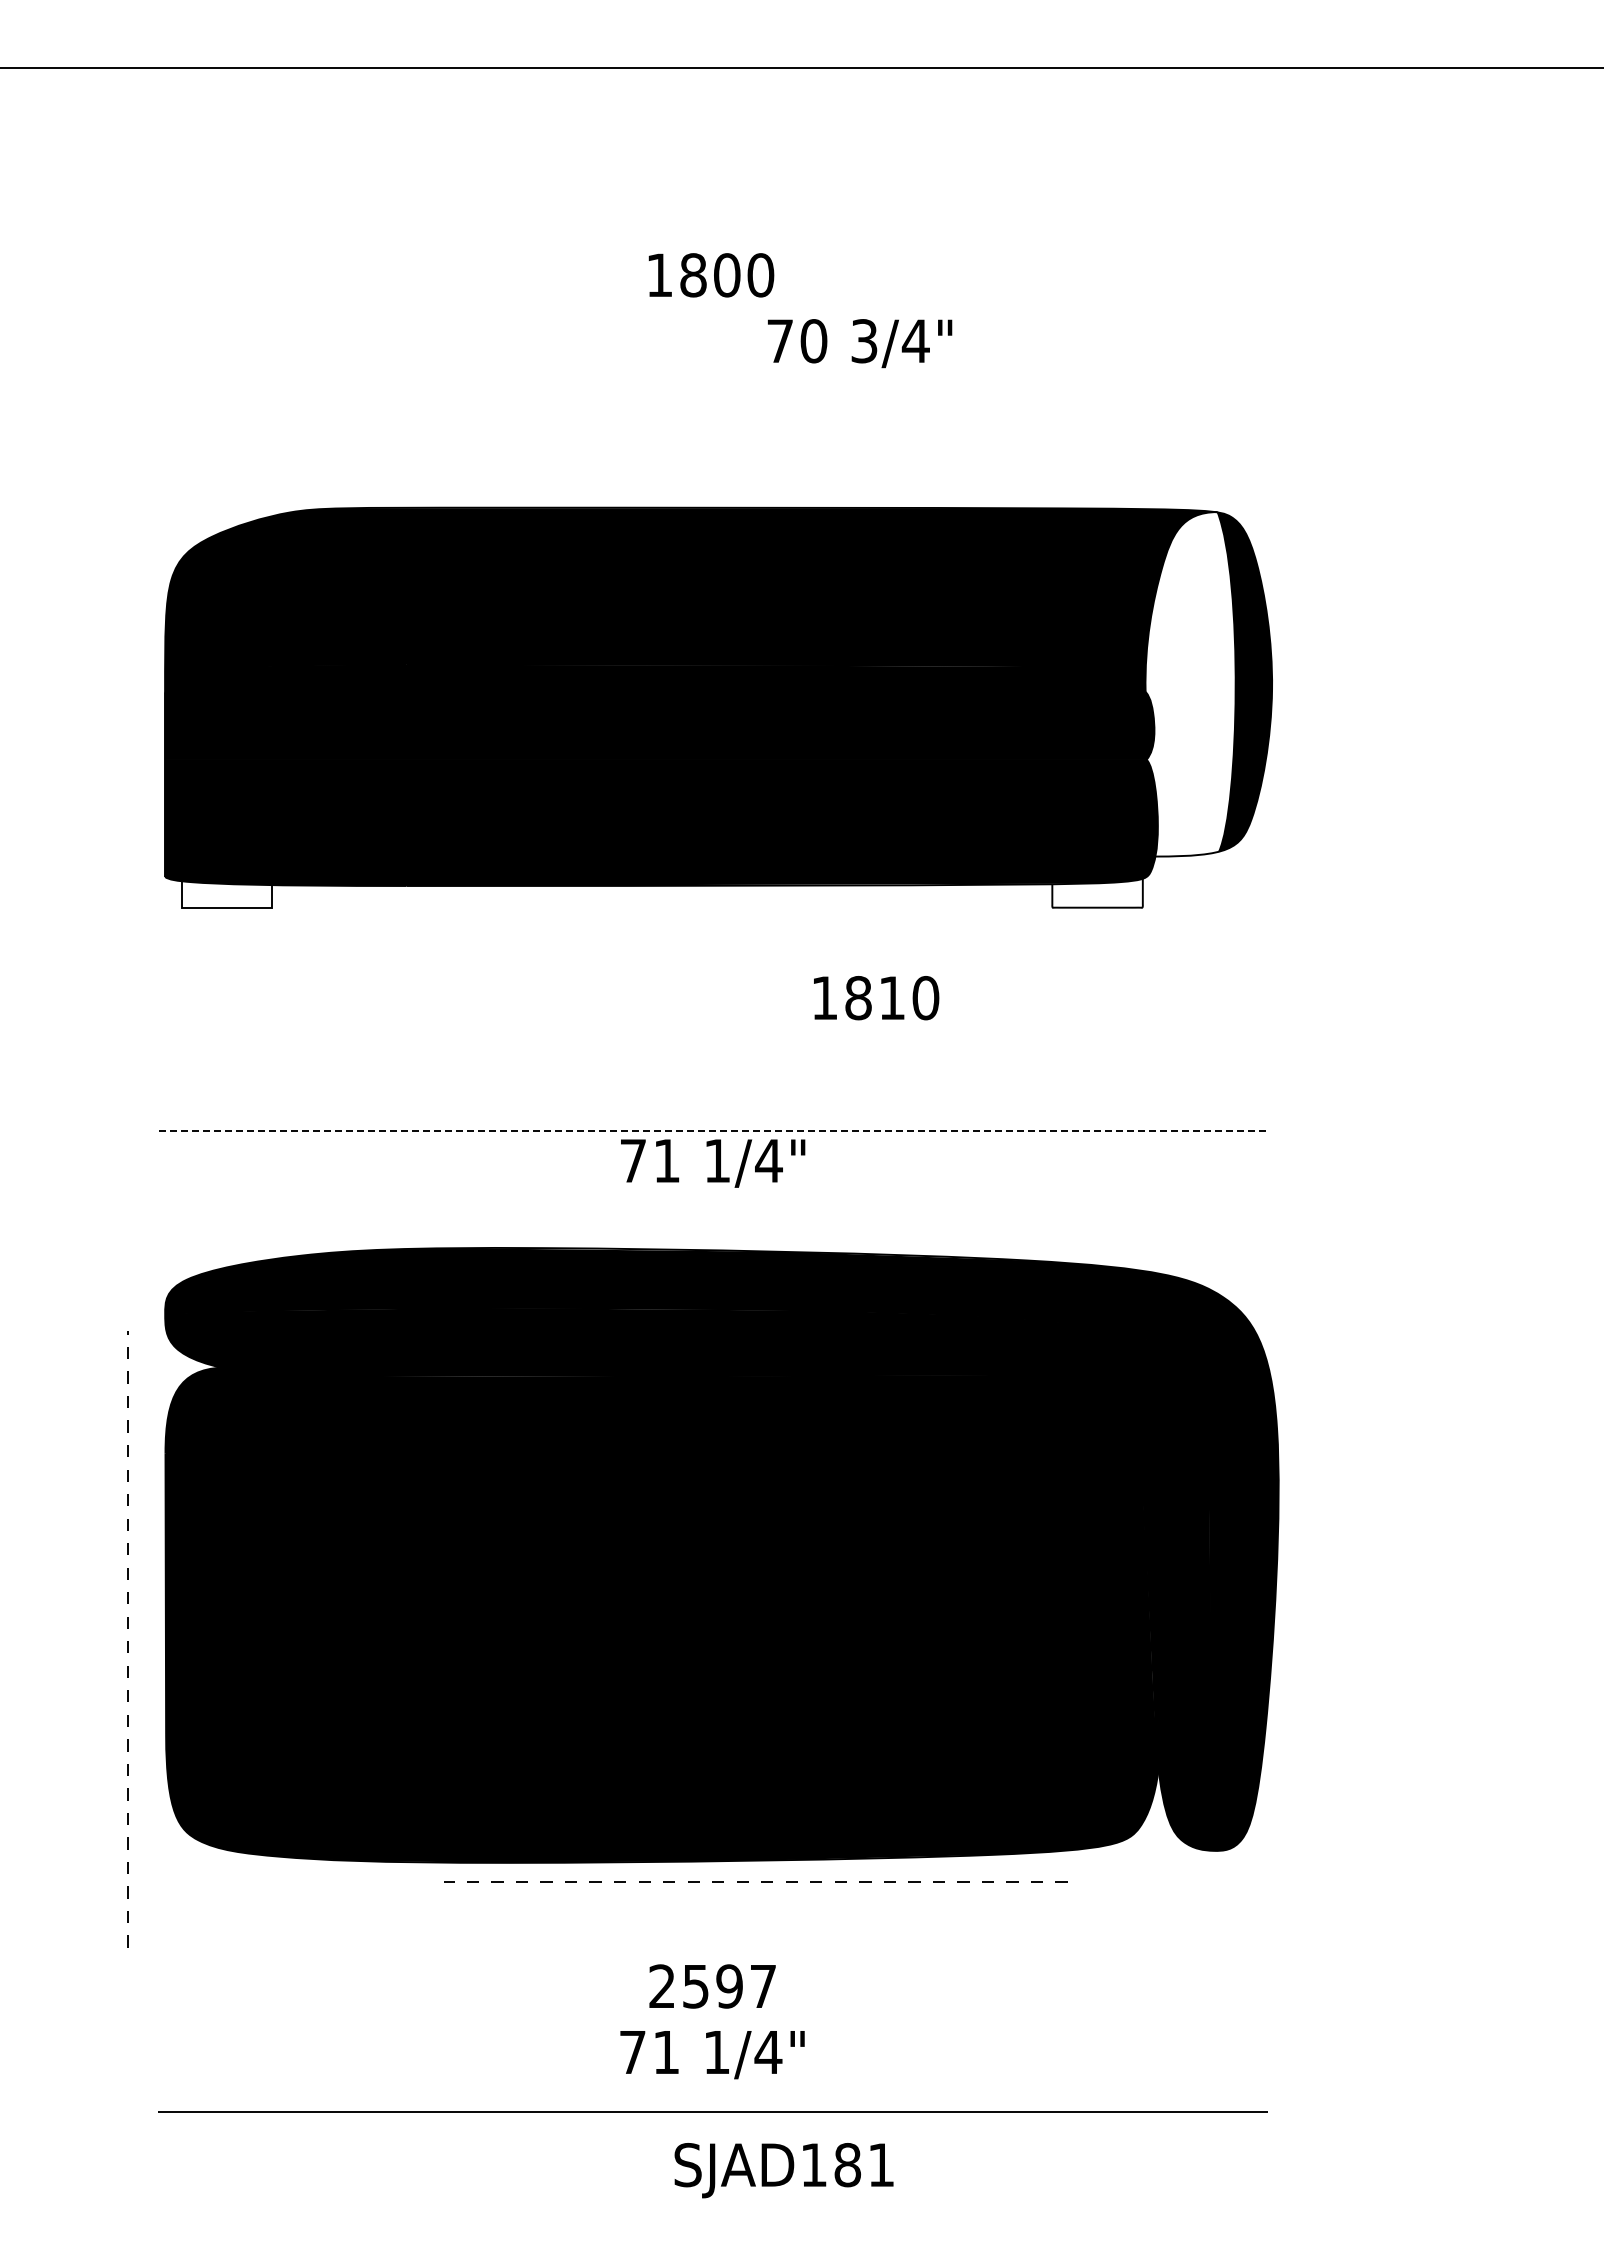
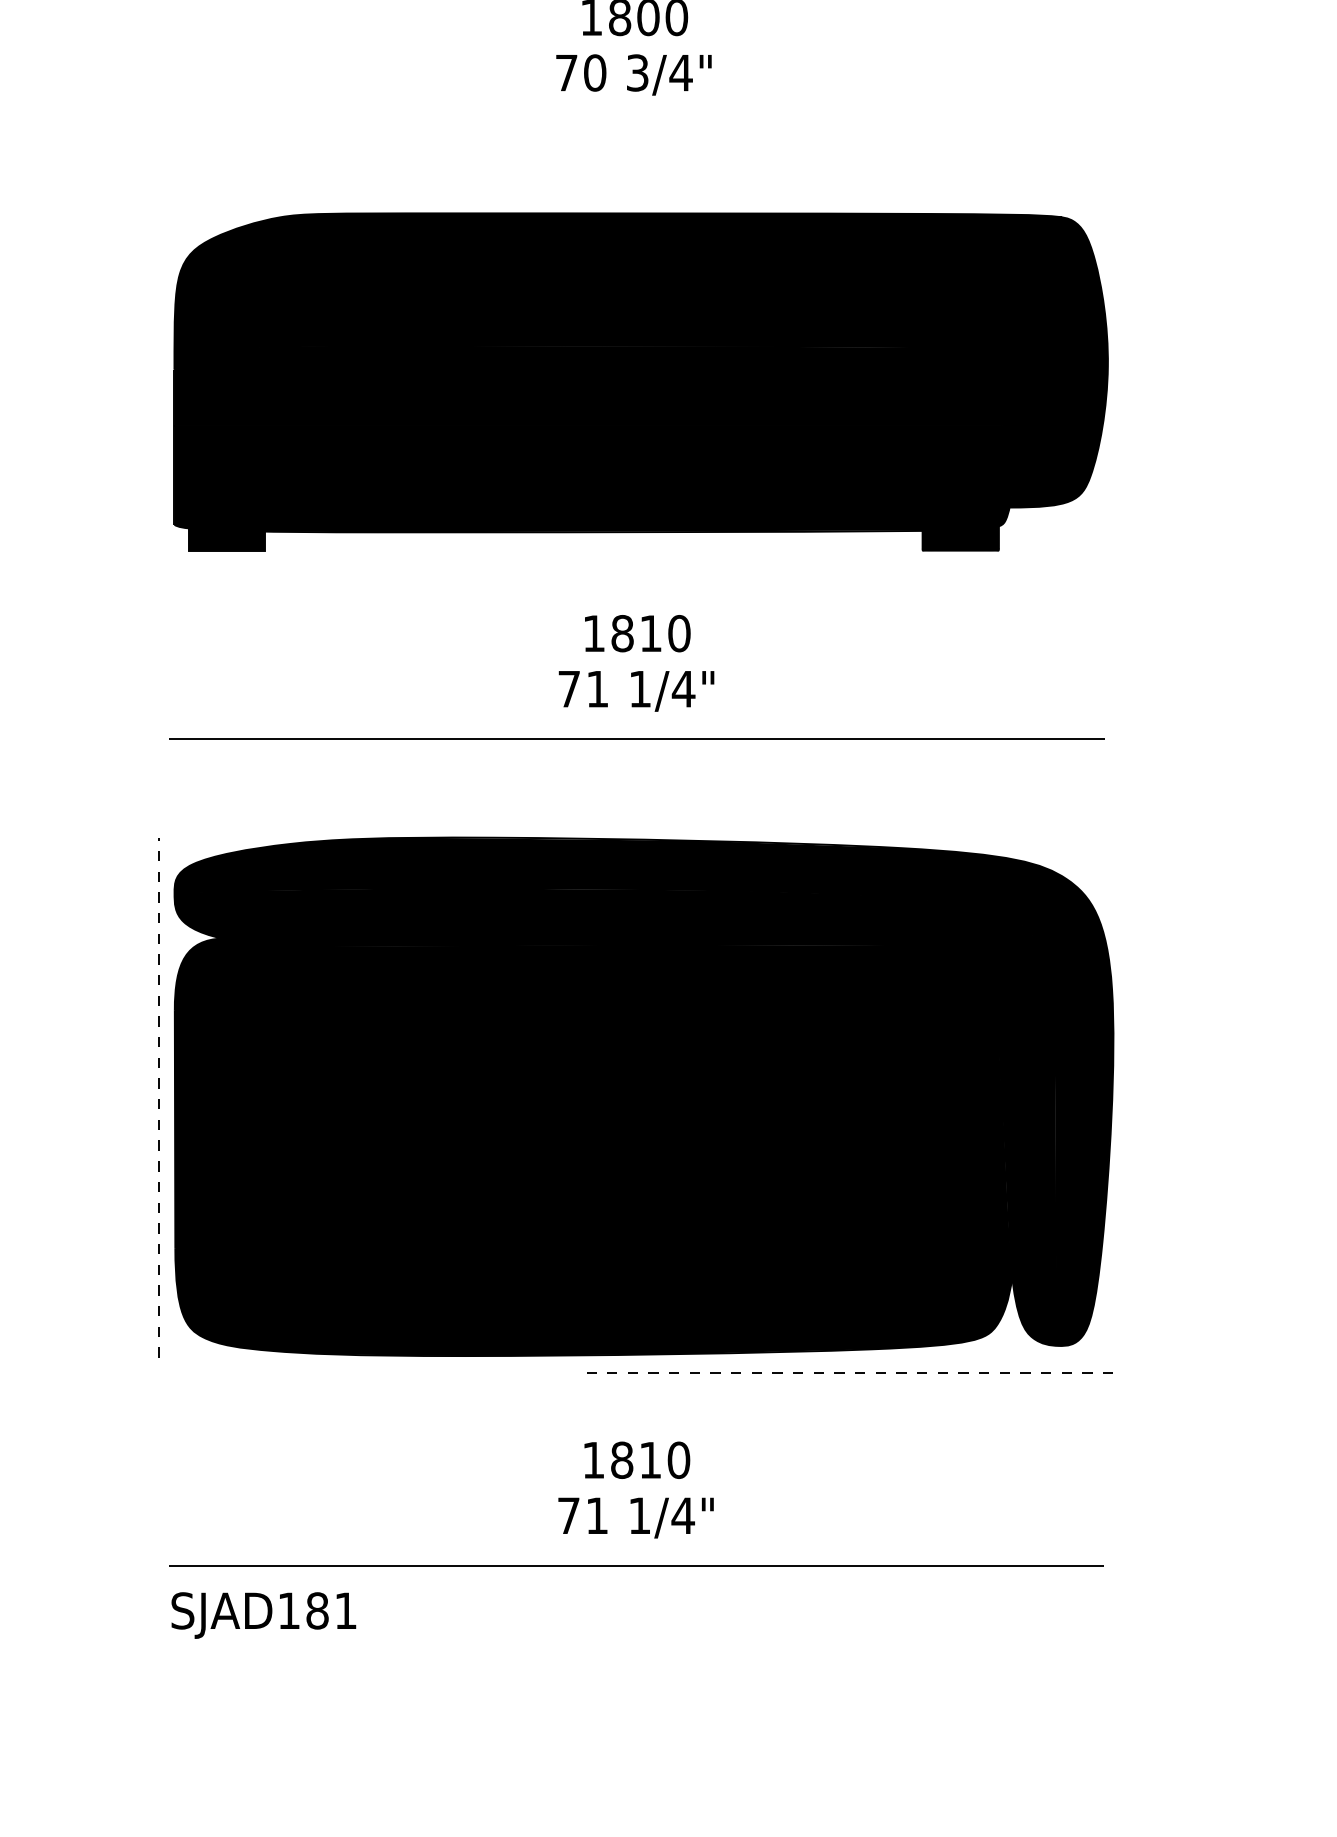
text: (860, 343) -> (634, 74), moved
fill: (1190, 684) -> (1039, 362), added
fill: (1097, 892) -> (960, 537), added
fill: (226, 894) -> (226, 539), added
text: (876, 998) -> (637, 633), moved
line: (713, 1131) -> (636, 739), dashed -> solid
text: (713, 1163) -> (636, 691), moved
line: (127, 1641) -> (158, 1099), moved
line: (761, 1881) -> (855, 1371), moved
text: (712, 1986) -> (636, 1460), 2597 -> 1810
text: (783, 2170) -> (263, 1615), moved

